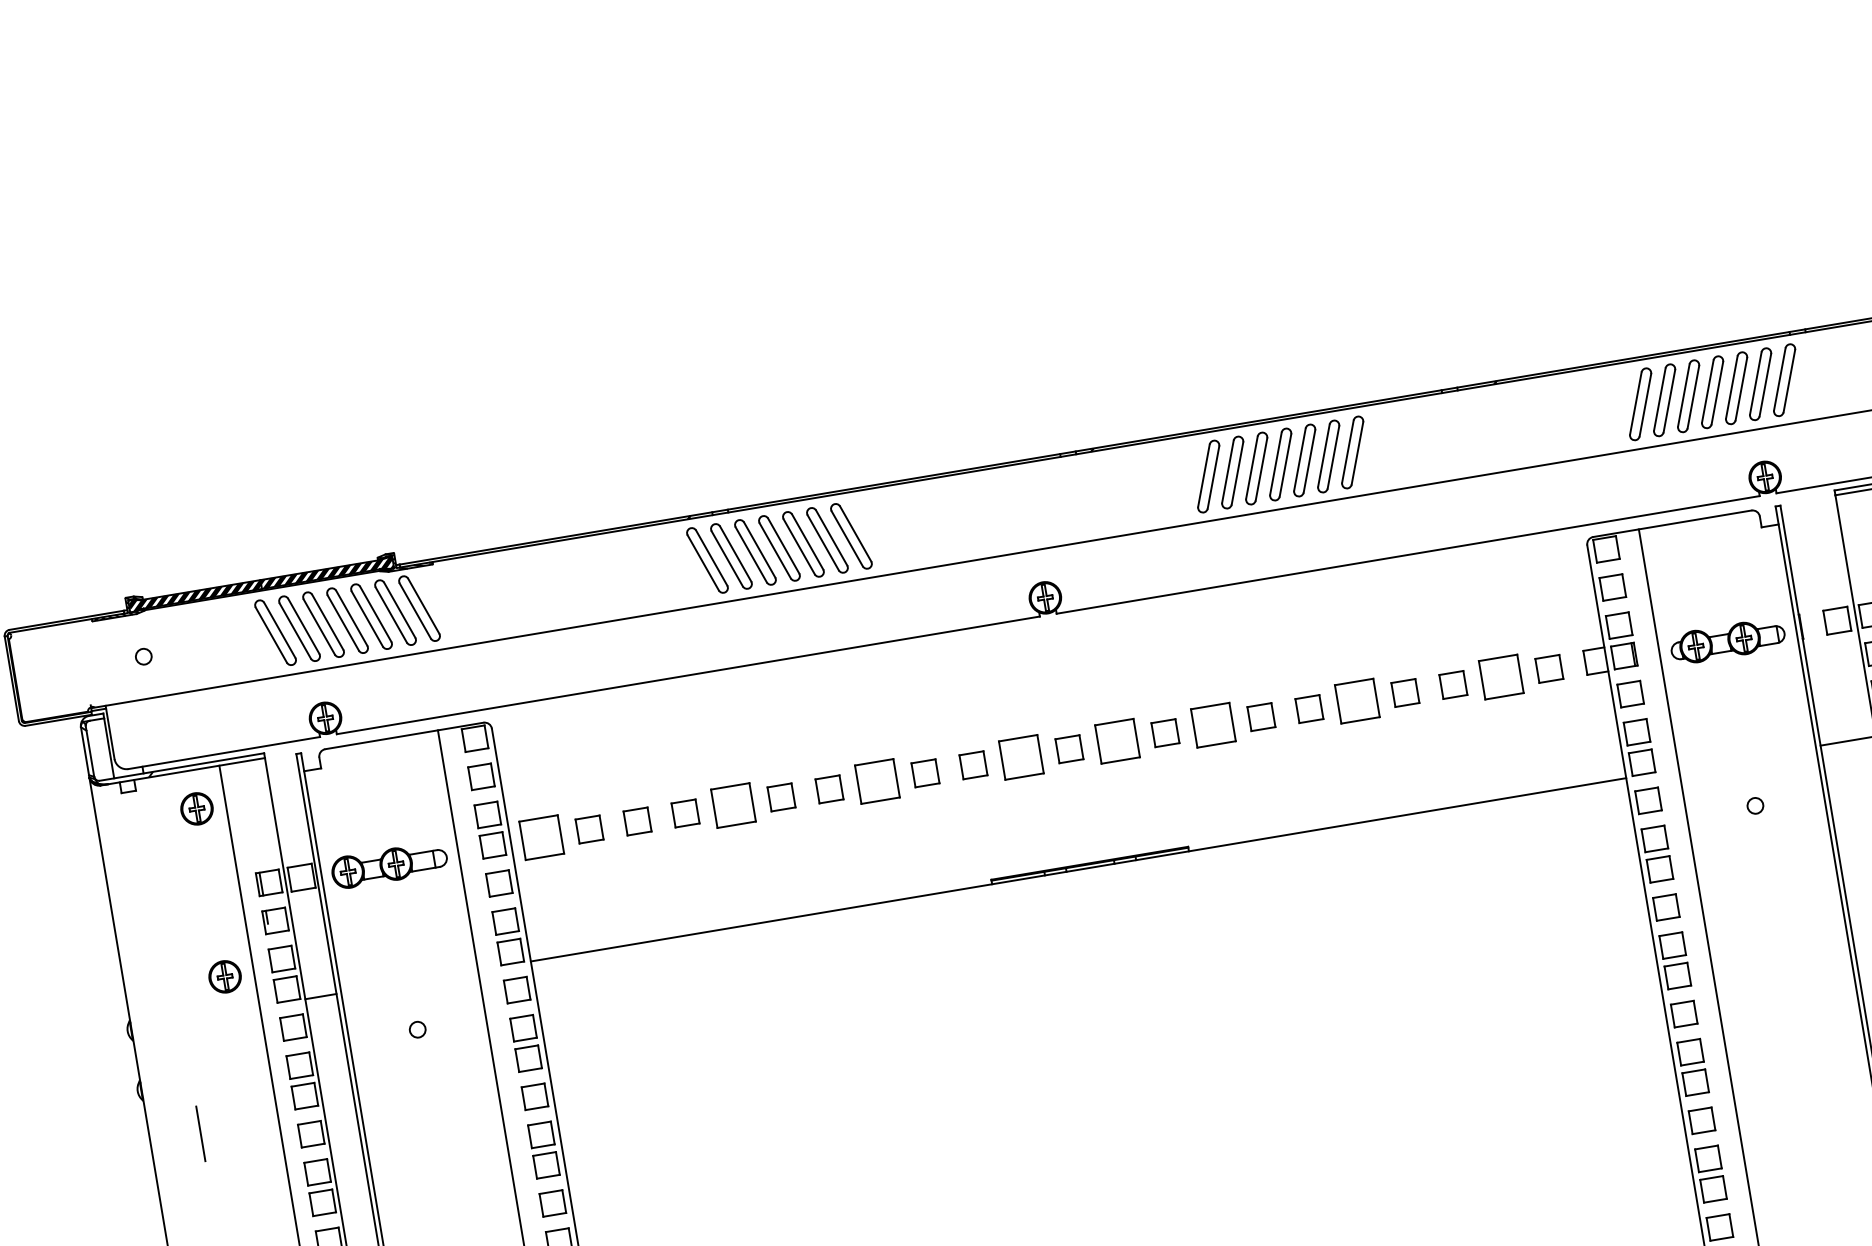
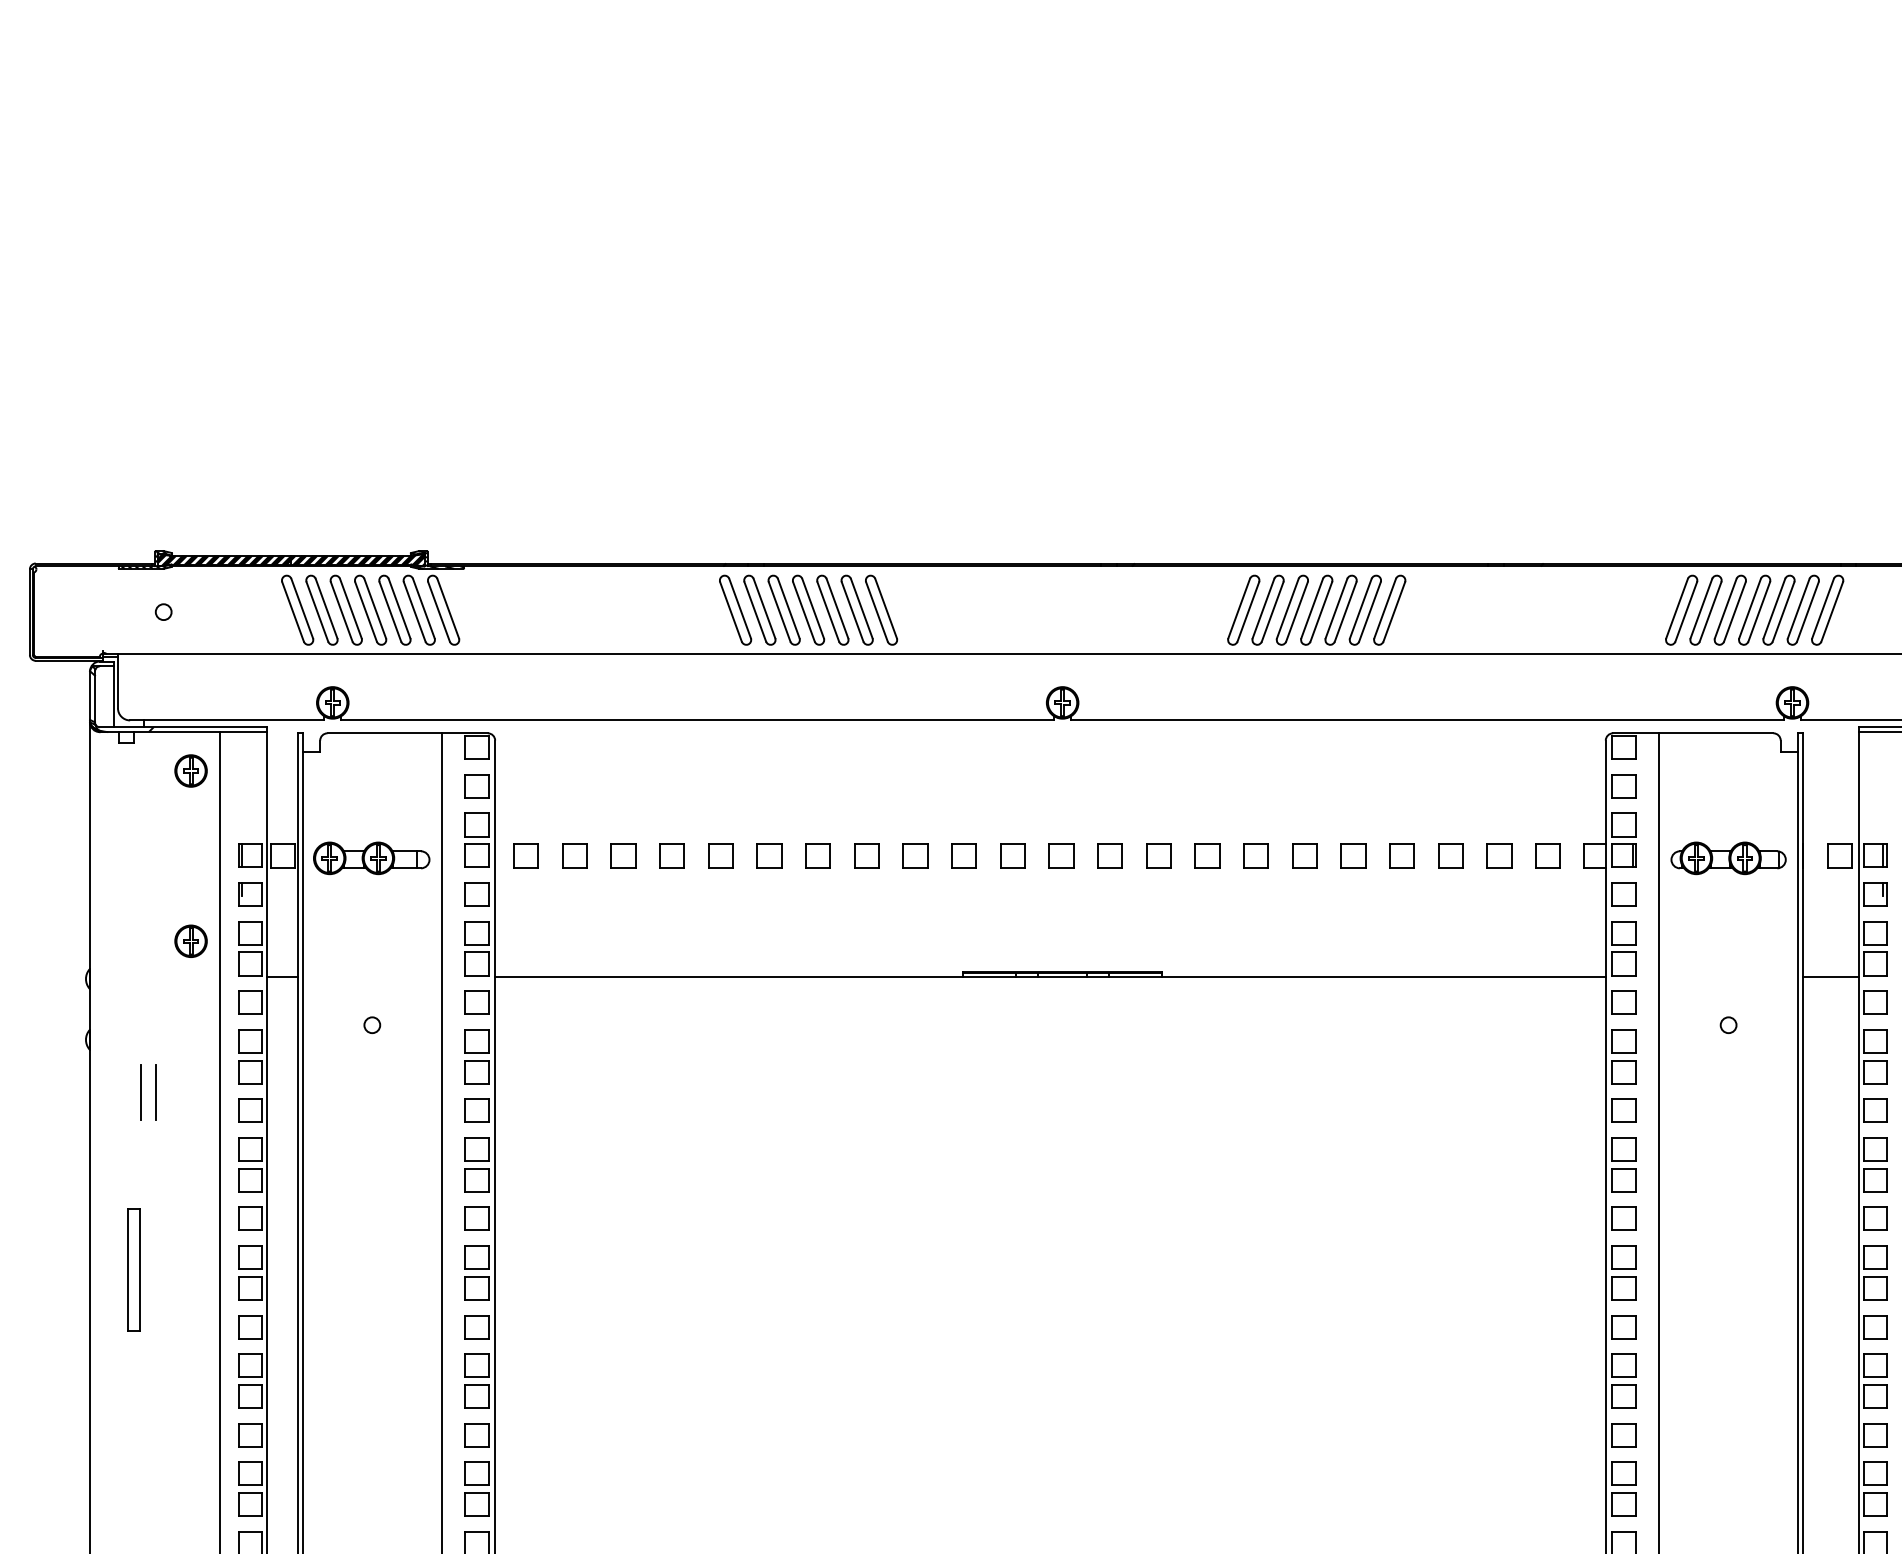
part: (1501, 676) -> (1499, 855), size x0.62
part: (1357, 700) -> (1353, 855), size x0.62
part: (1213, 724) -> (1207, 855), size x0.62
part: (1116, 740) -> (1109, 855), size x0.62
part: (1021, 756) -> (1012, 855), size x0.62
part: (877, 780) -> (866, 855), size x0.62
part: (733, 804) -> (720, 855), size x0.62
part: (540, 837) -> (525, 855), size x0.62
line: (214, 1130) -> (155, 1091), added

